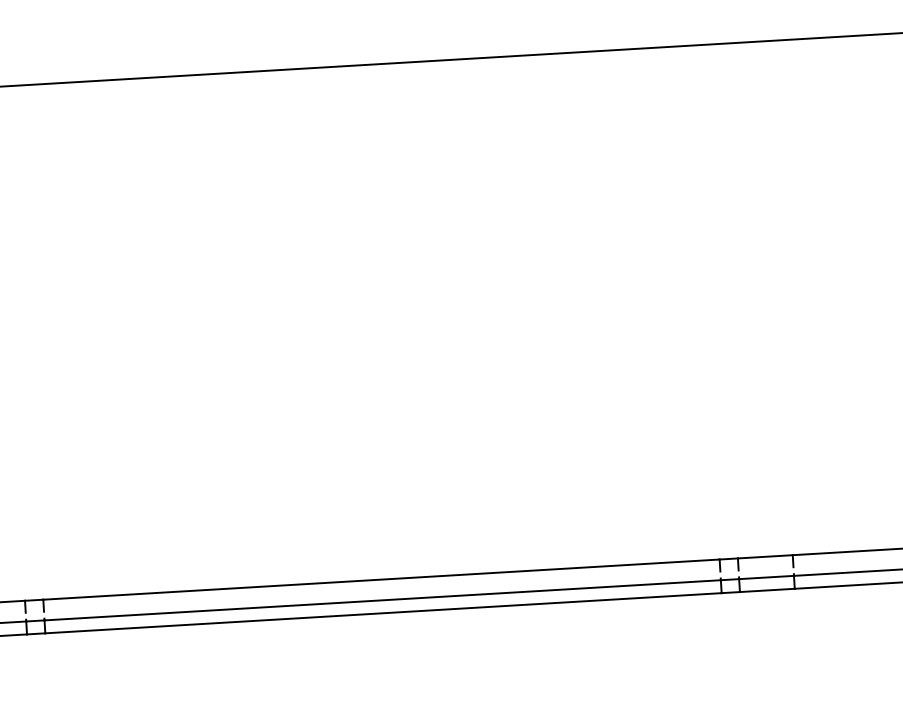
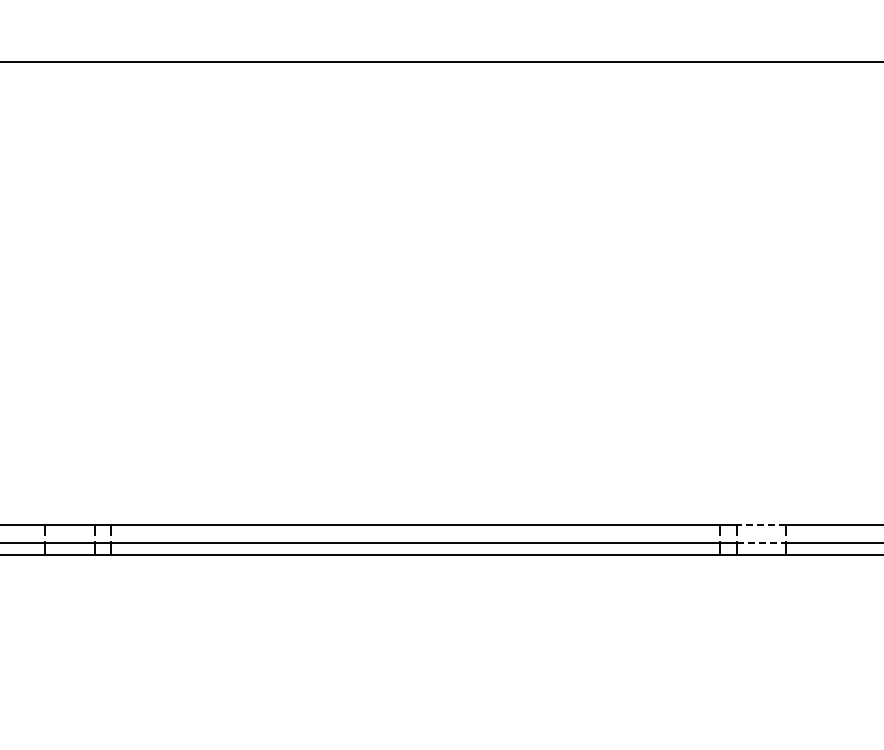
line: (765, 556) -> (761, 524), solid -> dashed
line: (766, 577) -> (761, 543), solid -> dashed

